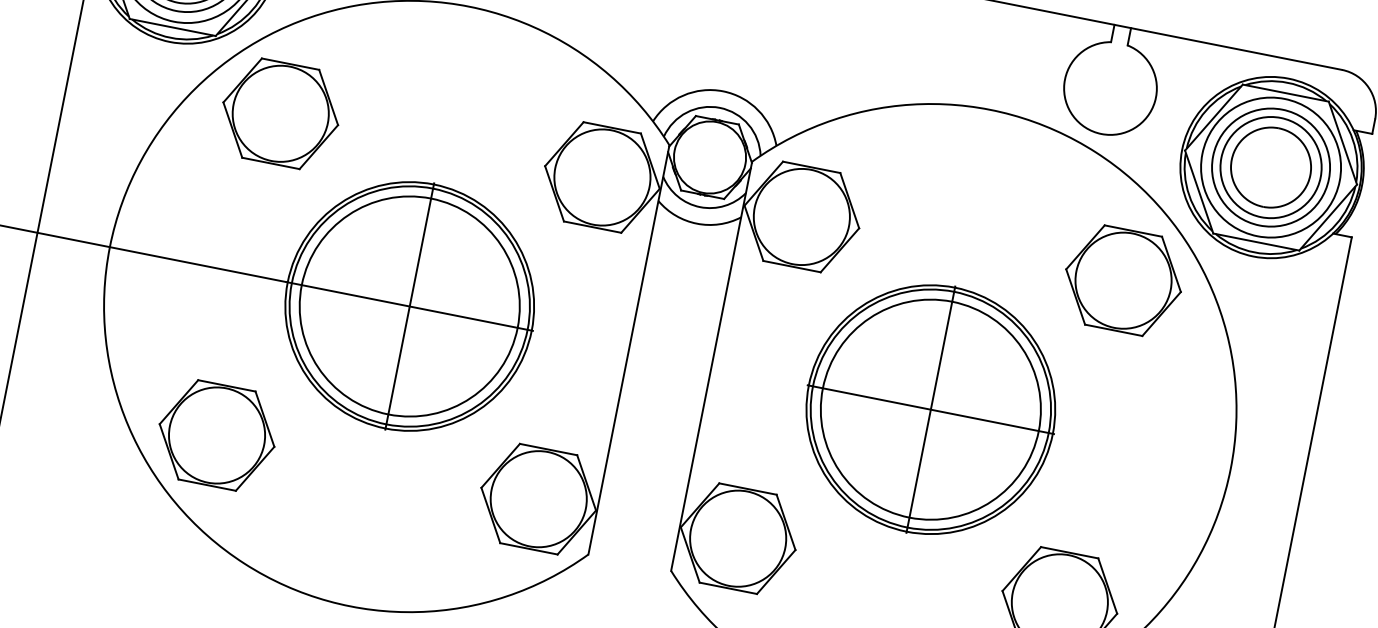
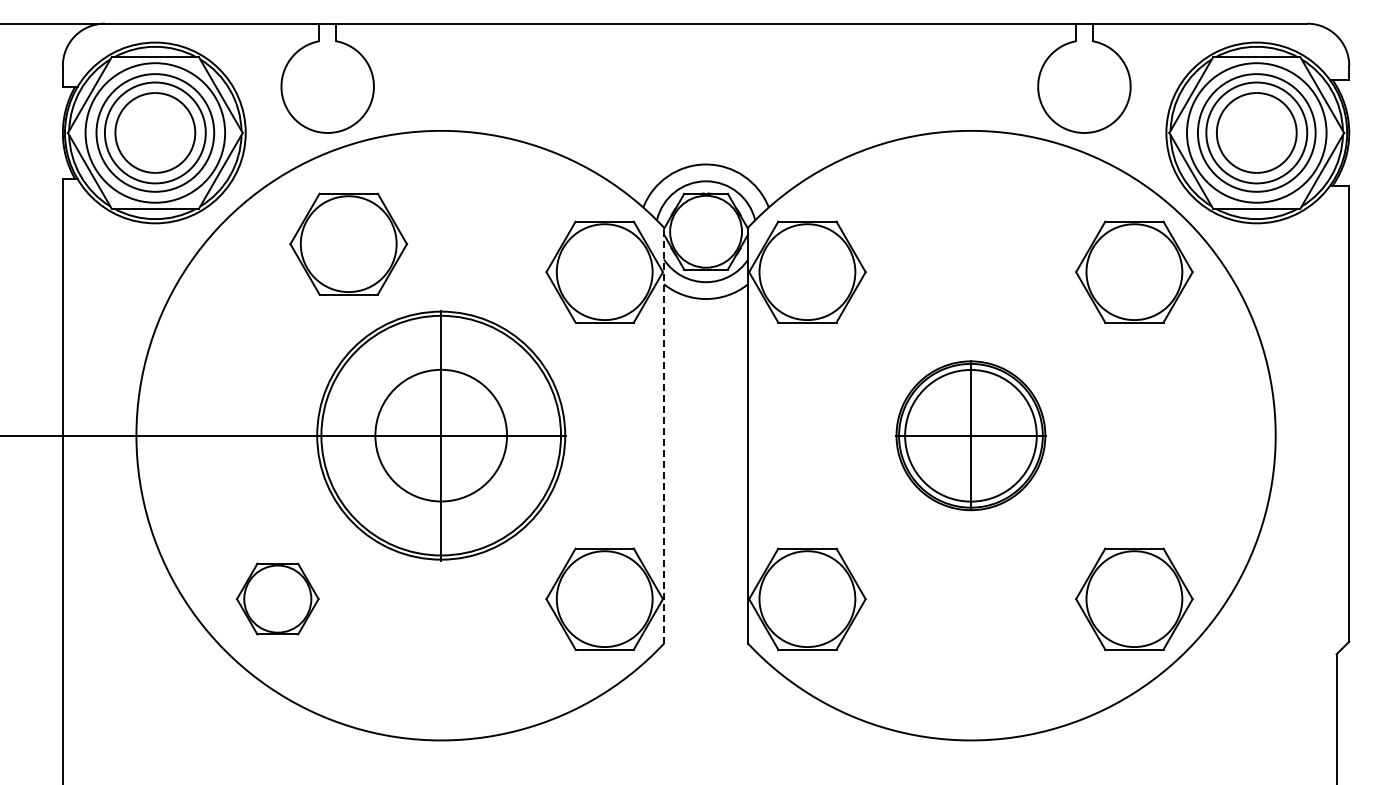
part: (280, 113) -> (348, 243), moved
circle: (409, 306) -> (440, 435), size x0.6
line: (629, 349) -> (664, 435), solid -> dashed
part: (930, 409) -> (970, 435), size x0.6
part: (216, 434) -> (277, 598), size x0.7

